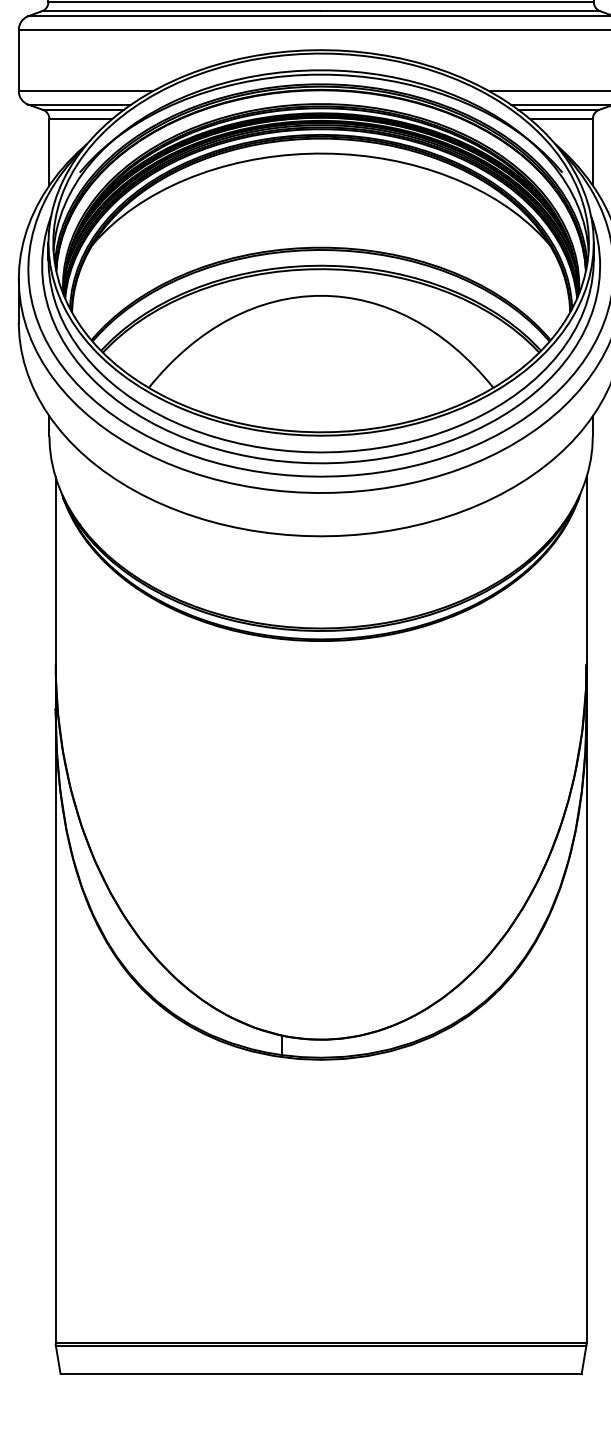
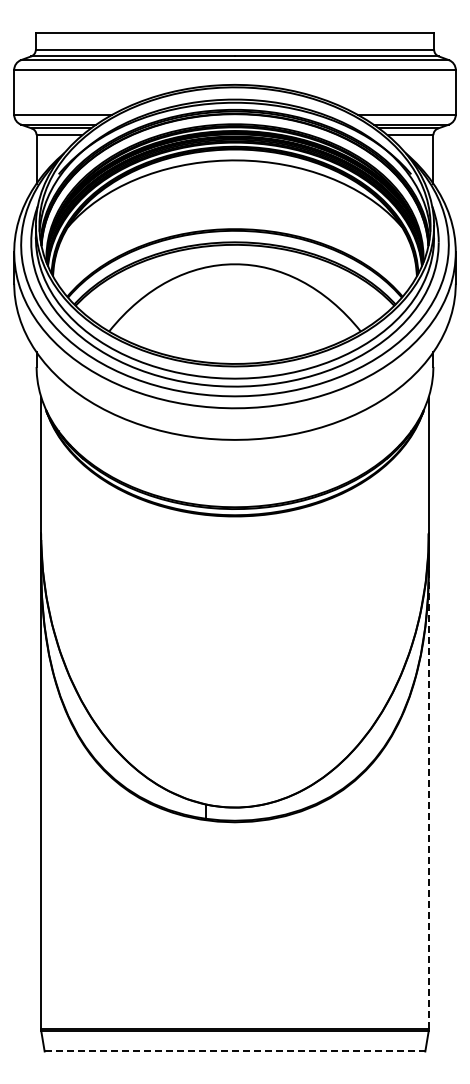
line: (586, 1025) -> (428, 797), solid -> dashed
line: (321, 1373) -> (235, 1051), solid -> dashed

